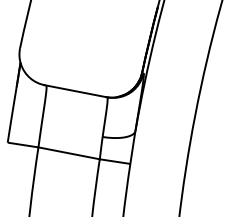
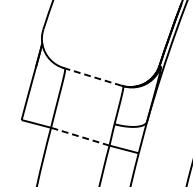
line: (74, 91) -> (91, 77), solid -> dashed
line: (68, 153) -> (79, 136), solid -> dashed

